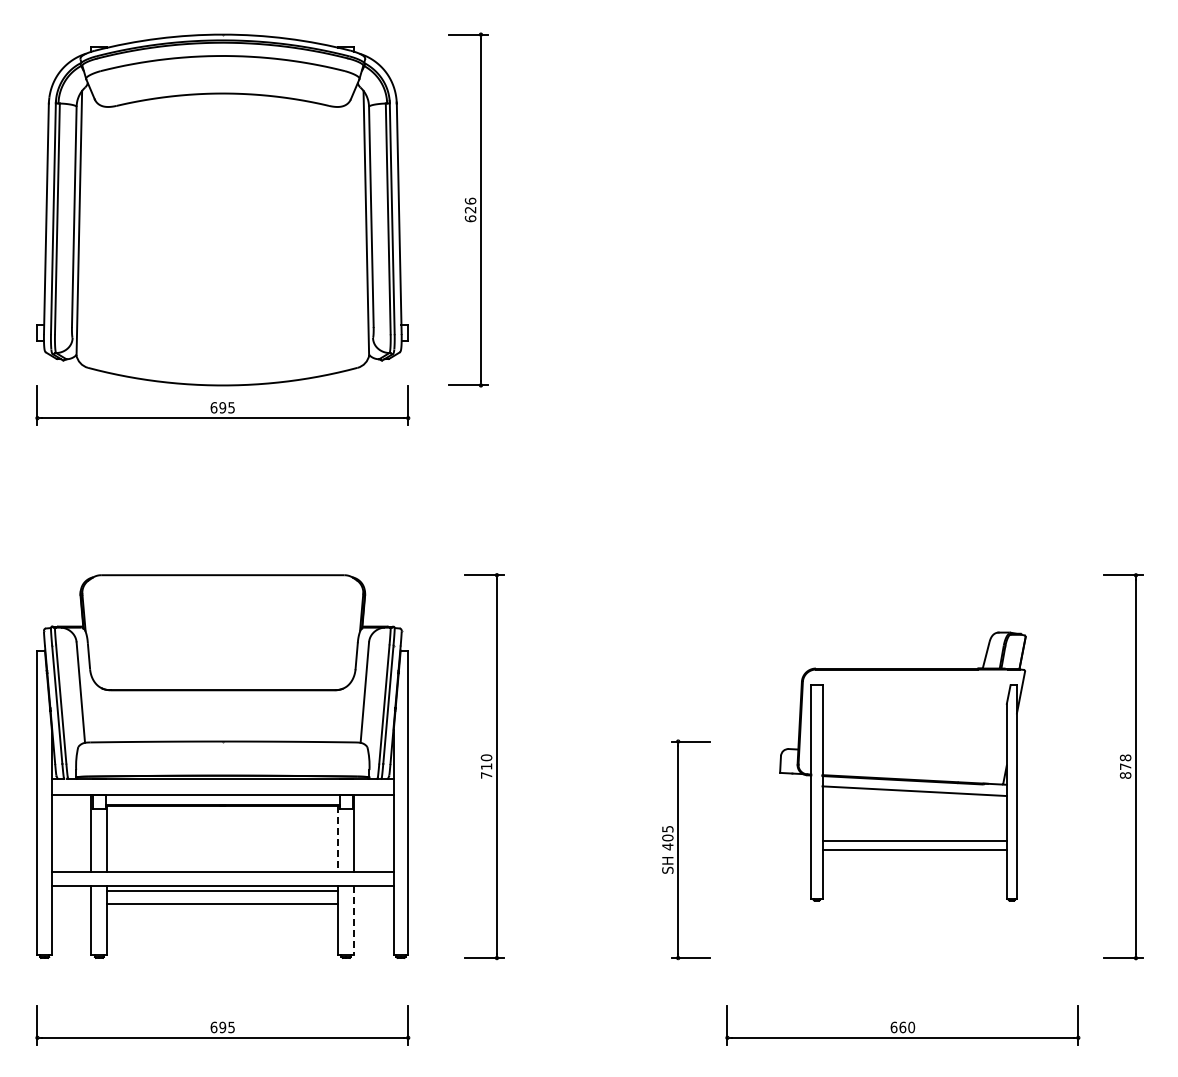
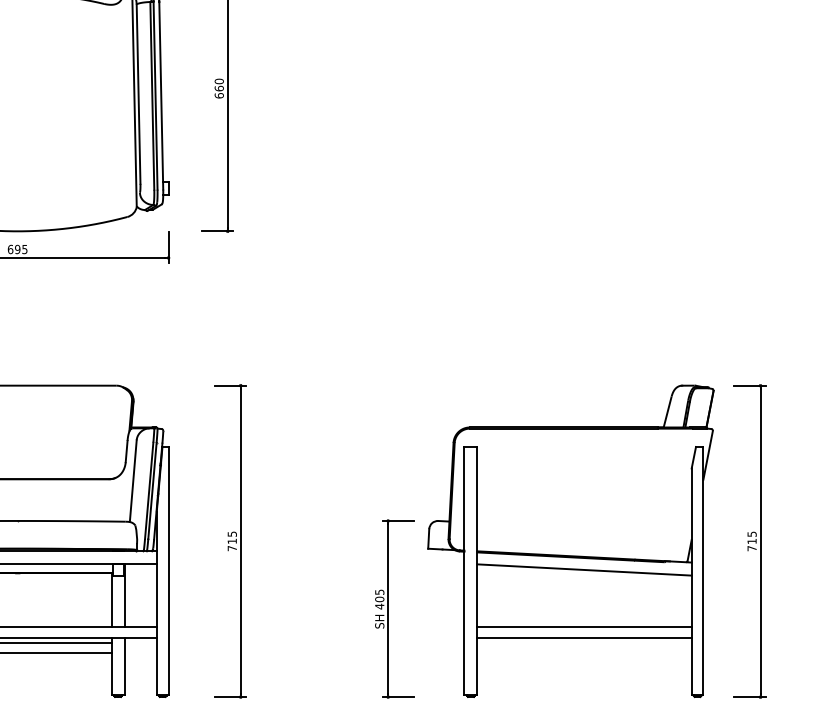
text: (470, 205) -> (219, 84), 626 -> 660
text: (486, 757) -> (232, 533), 710 -> 715
part: (902, 766) -> (570, 541), size x1.43
text: (1125, 766) -> (752, 541), 878 -> 715
line: (338, 839) -> (111, 600), dashed -> solid
line: (354, 920) -> (124, 666), dashed -> solid

